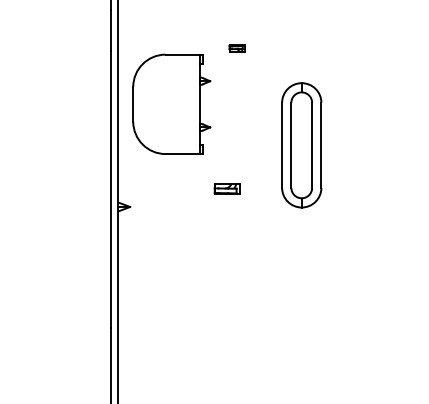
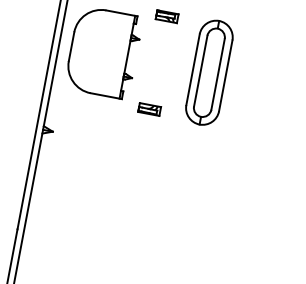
part: (236, 48) -> (166, 16), size x1.67
part: (301, 145) -> (209, 72), moved
part: (226, 188) -> (148, 108), moved

